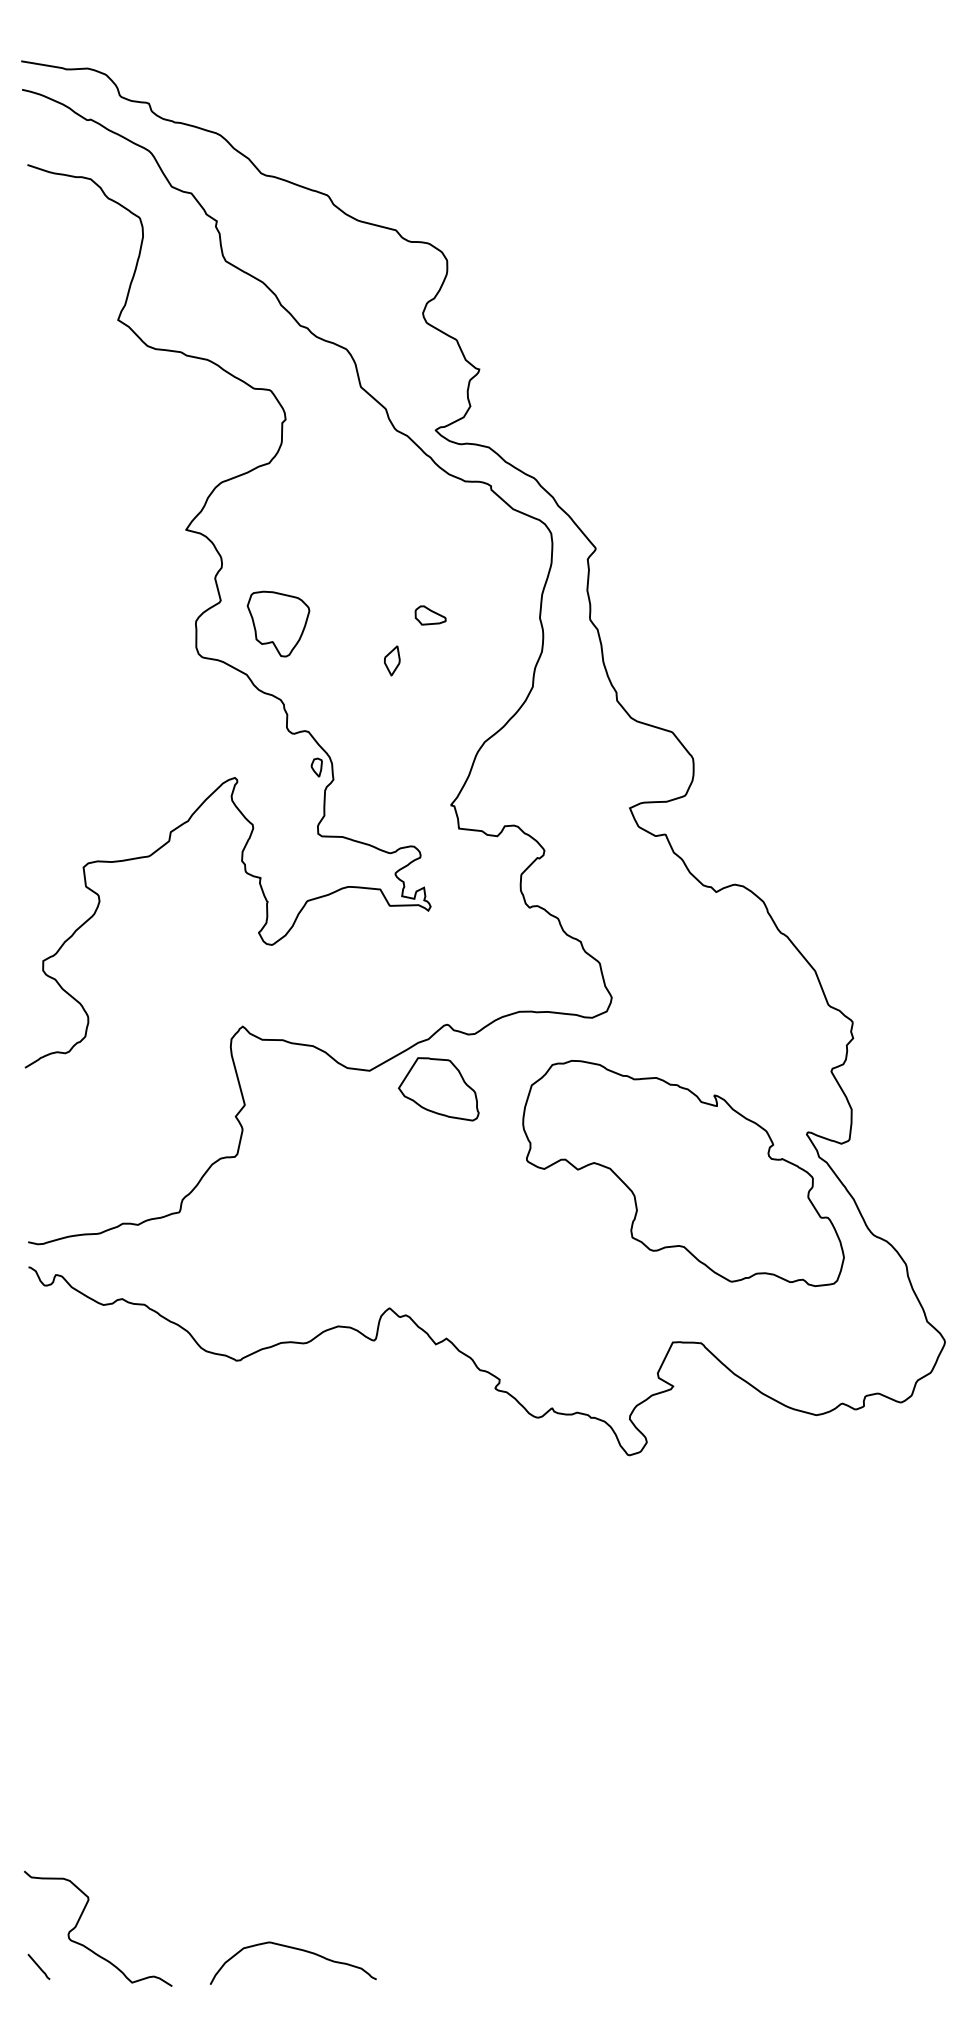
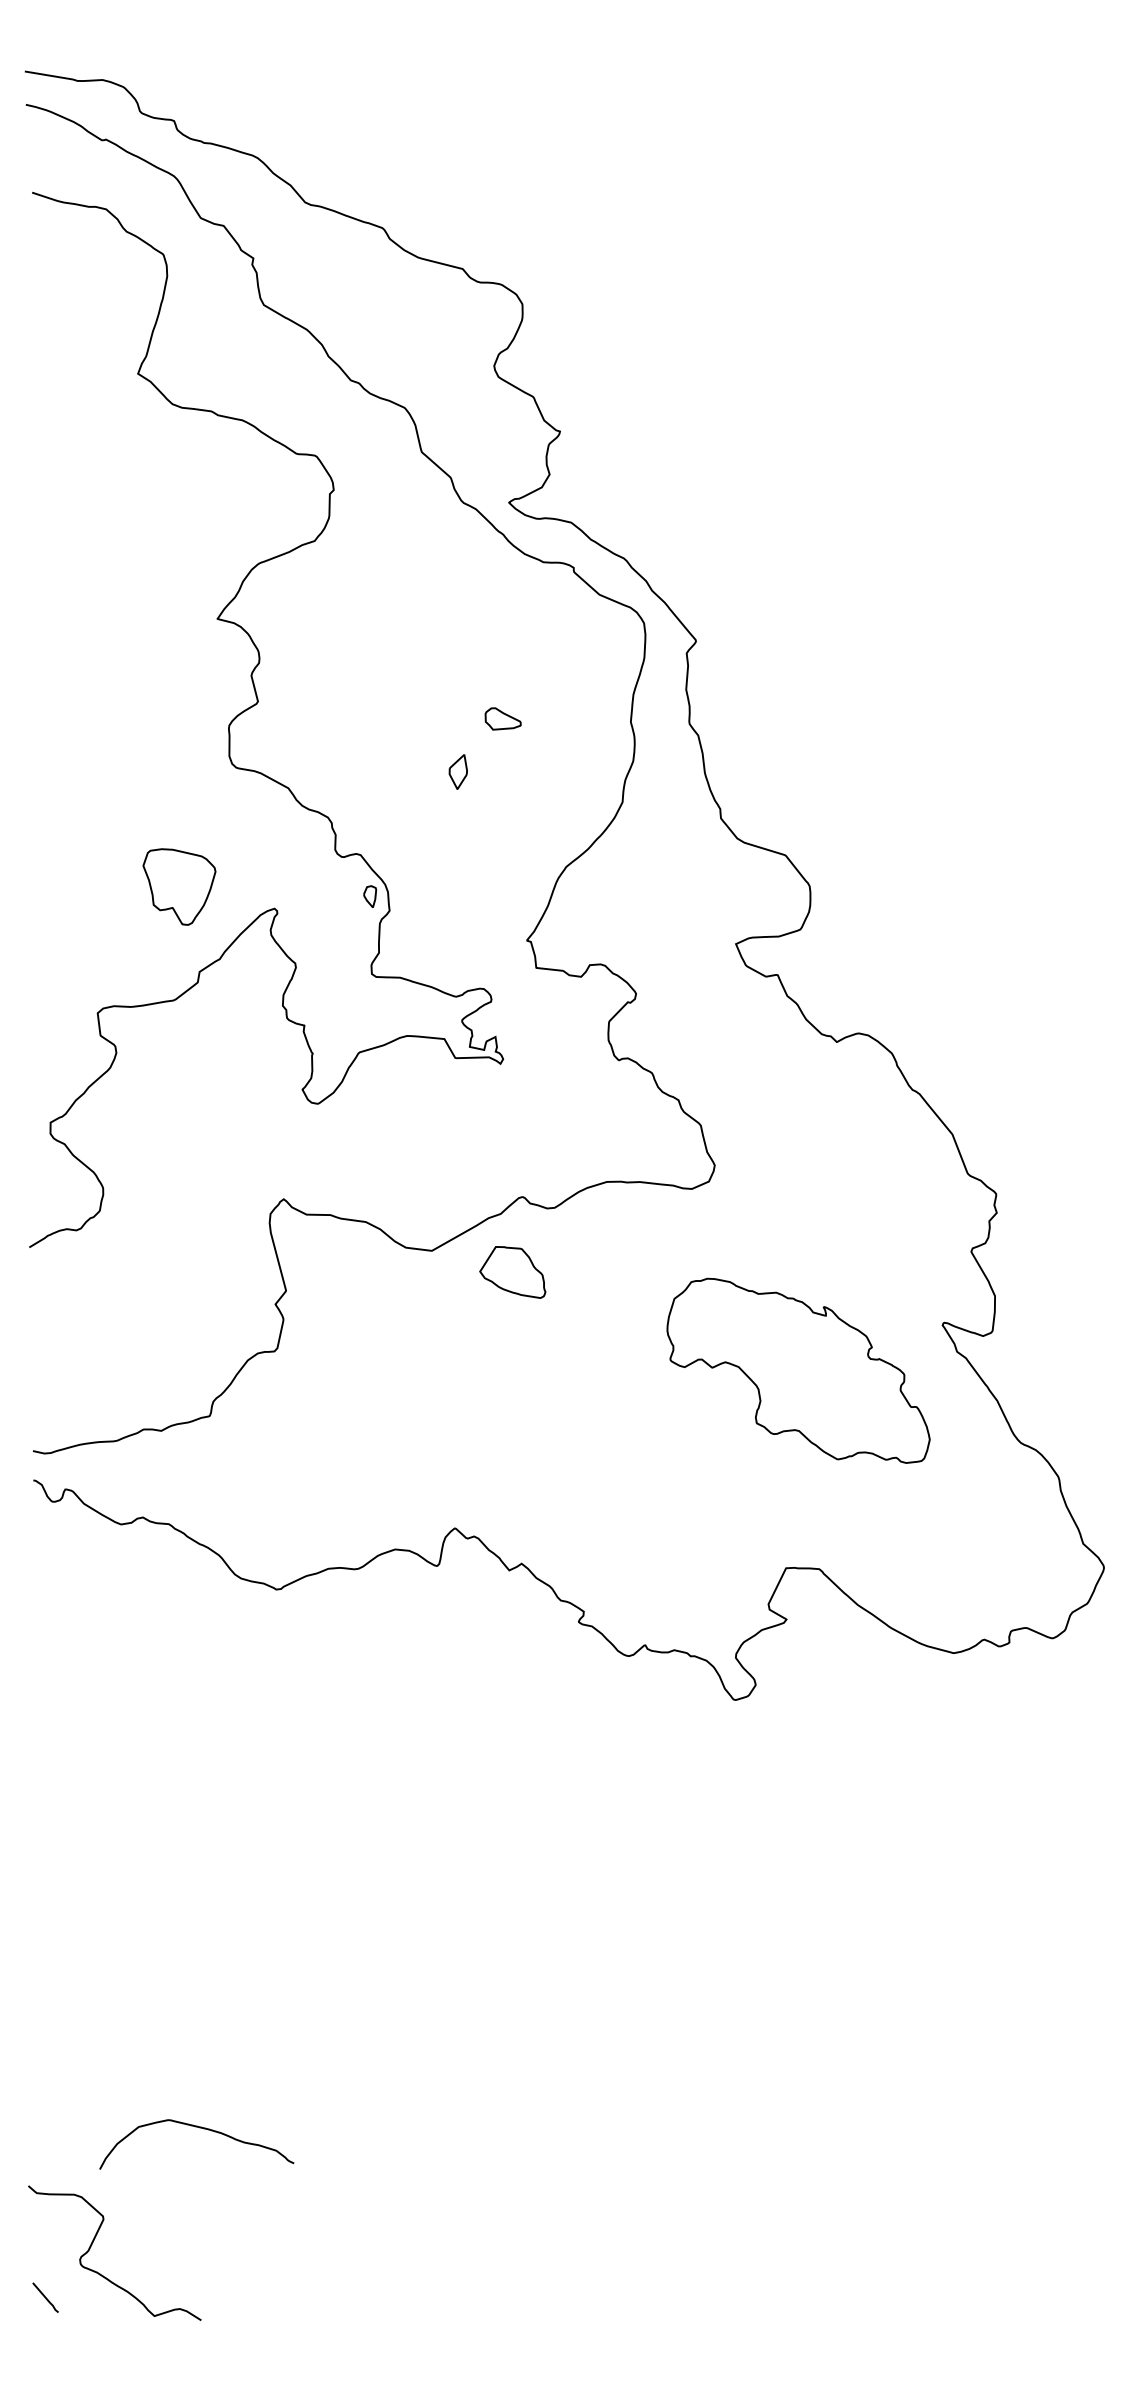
part: (278, 623) -> (179, 886), moved
part: (438, 1089) -> (512, 1272), size x0.7
part: (683, 1173) -> (798, 1370), size x0.7
curve: (295, 1949) -> (199, 2128), moved

